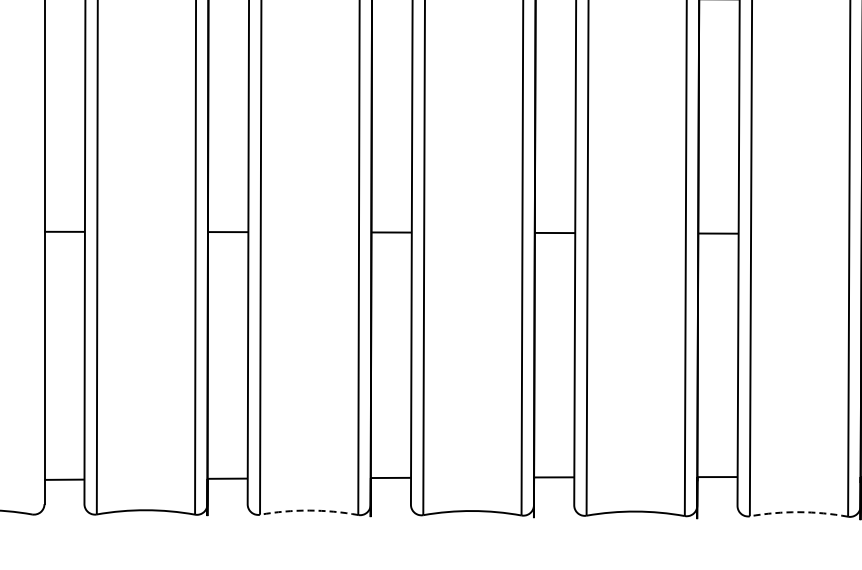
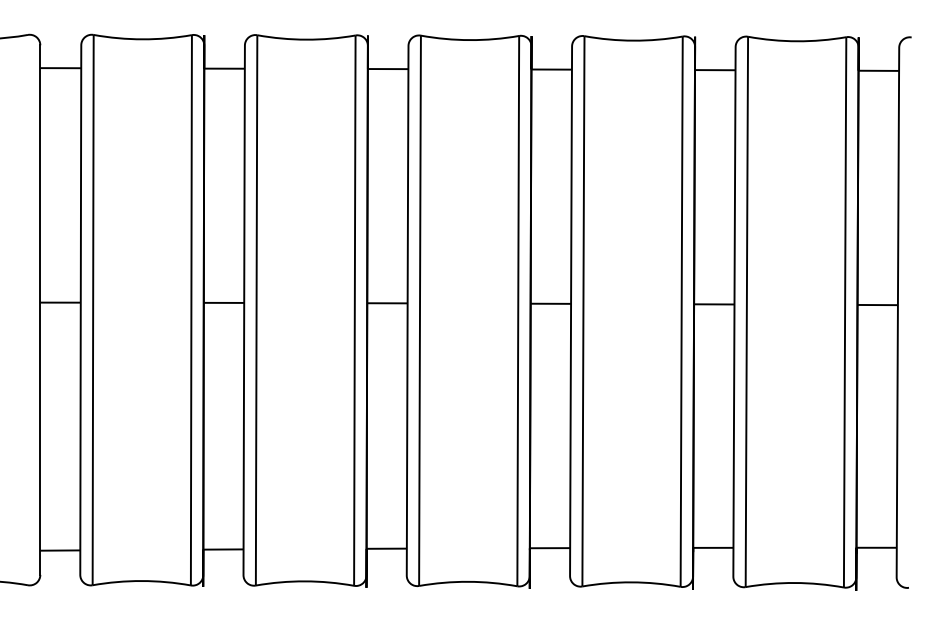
arc: (309, 510) -> (305, 581), dashed -> solid
arc: (798, 511) -> (794, 582), dashed -> solid

